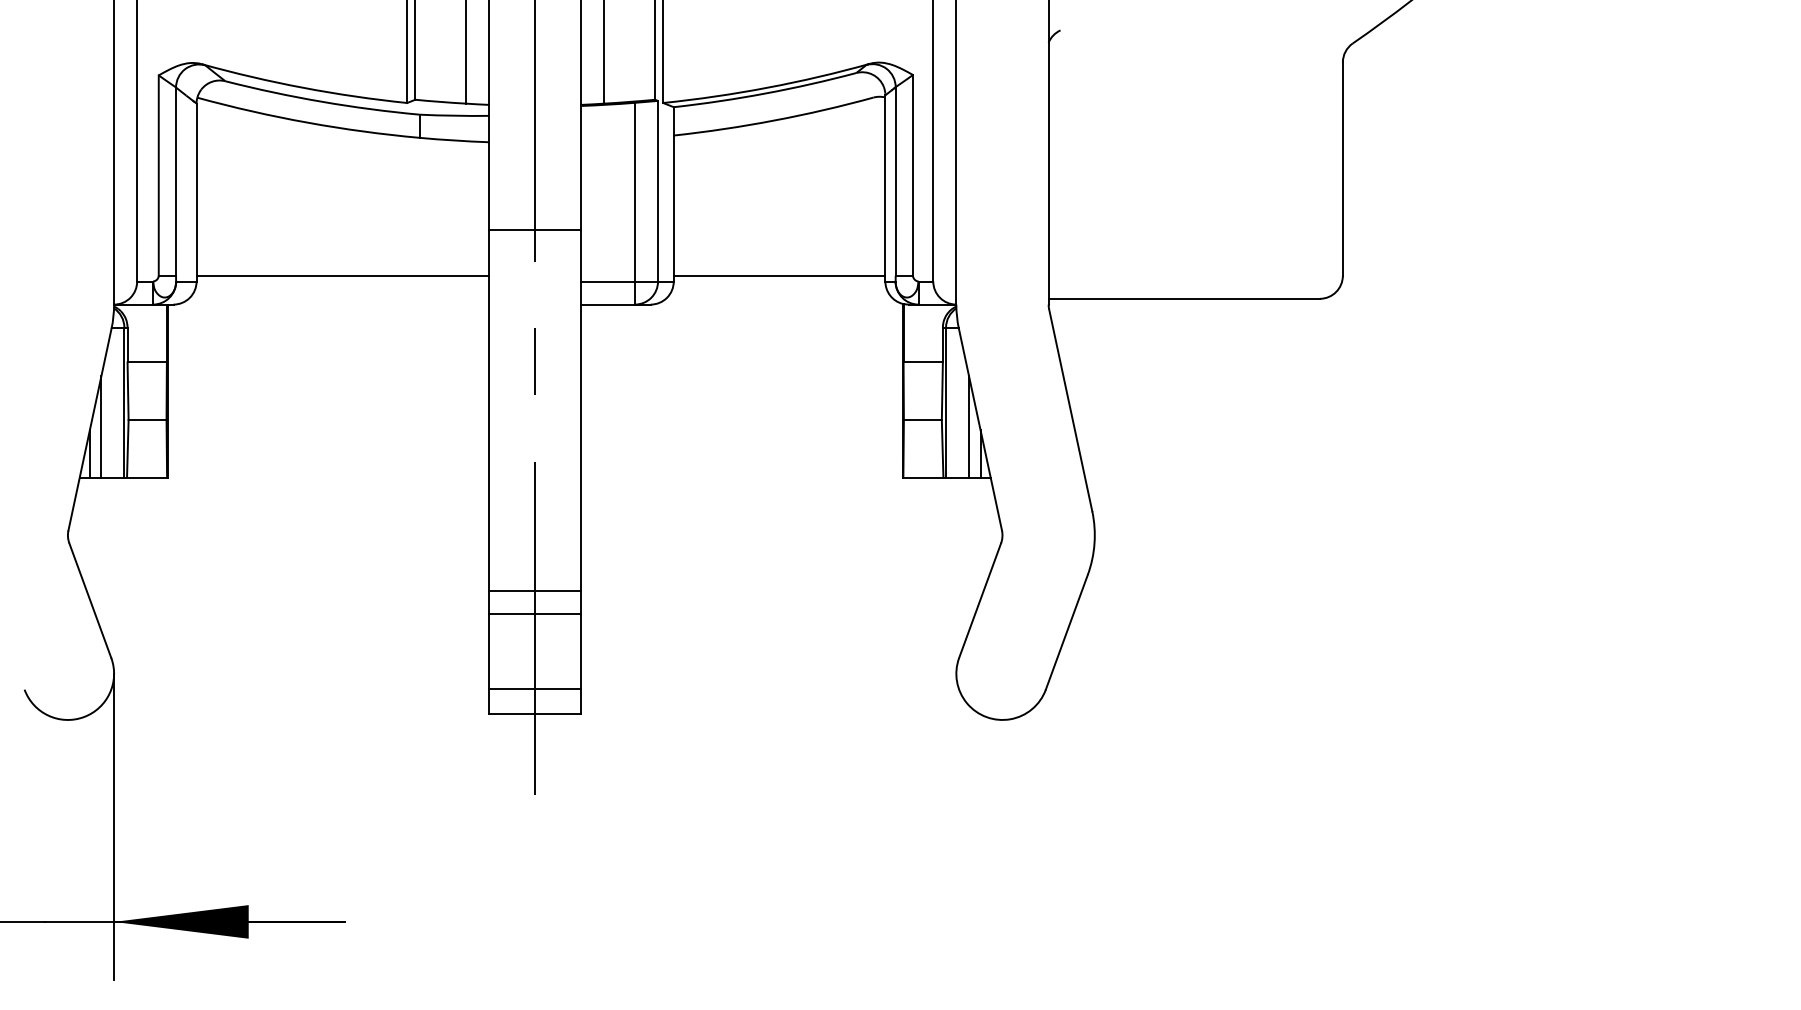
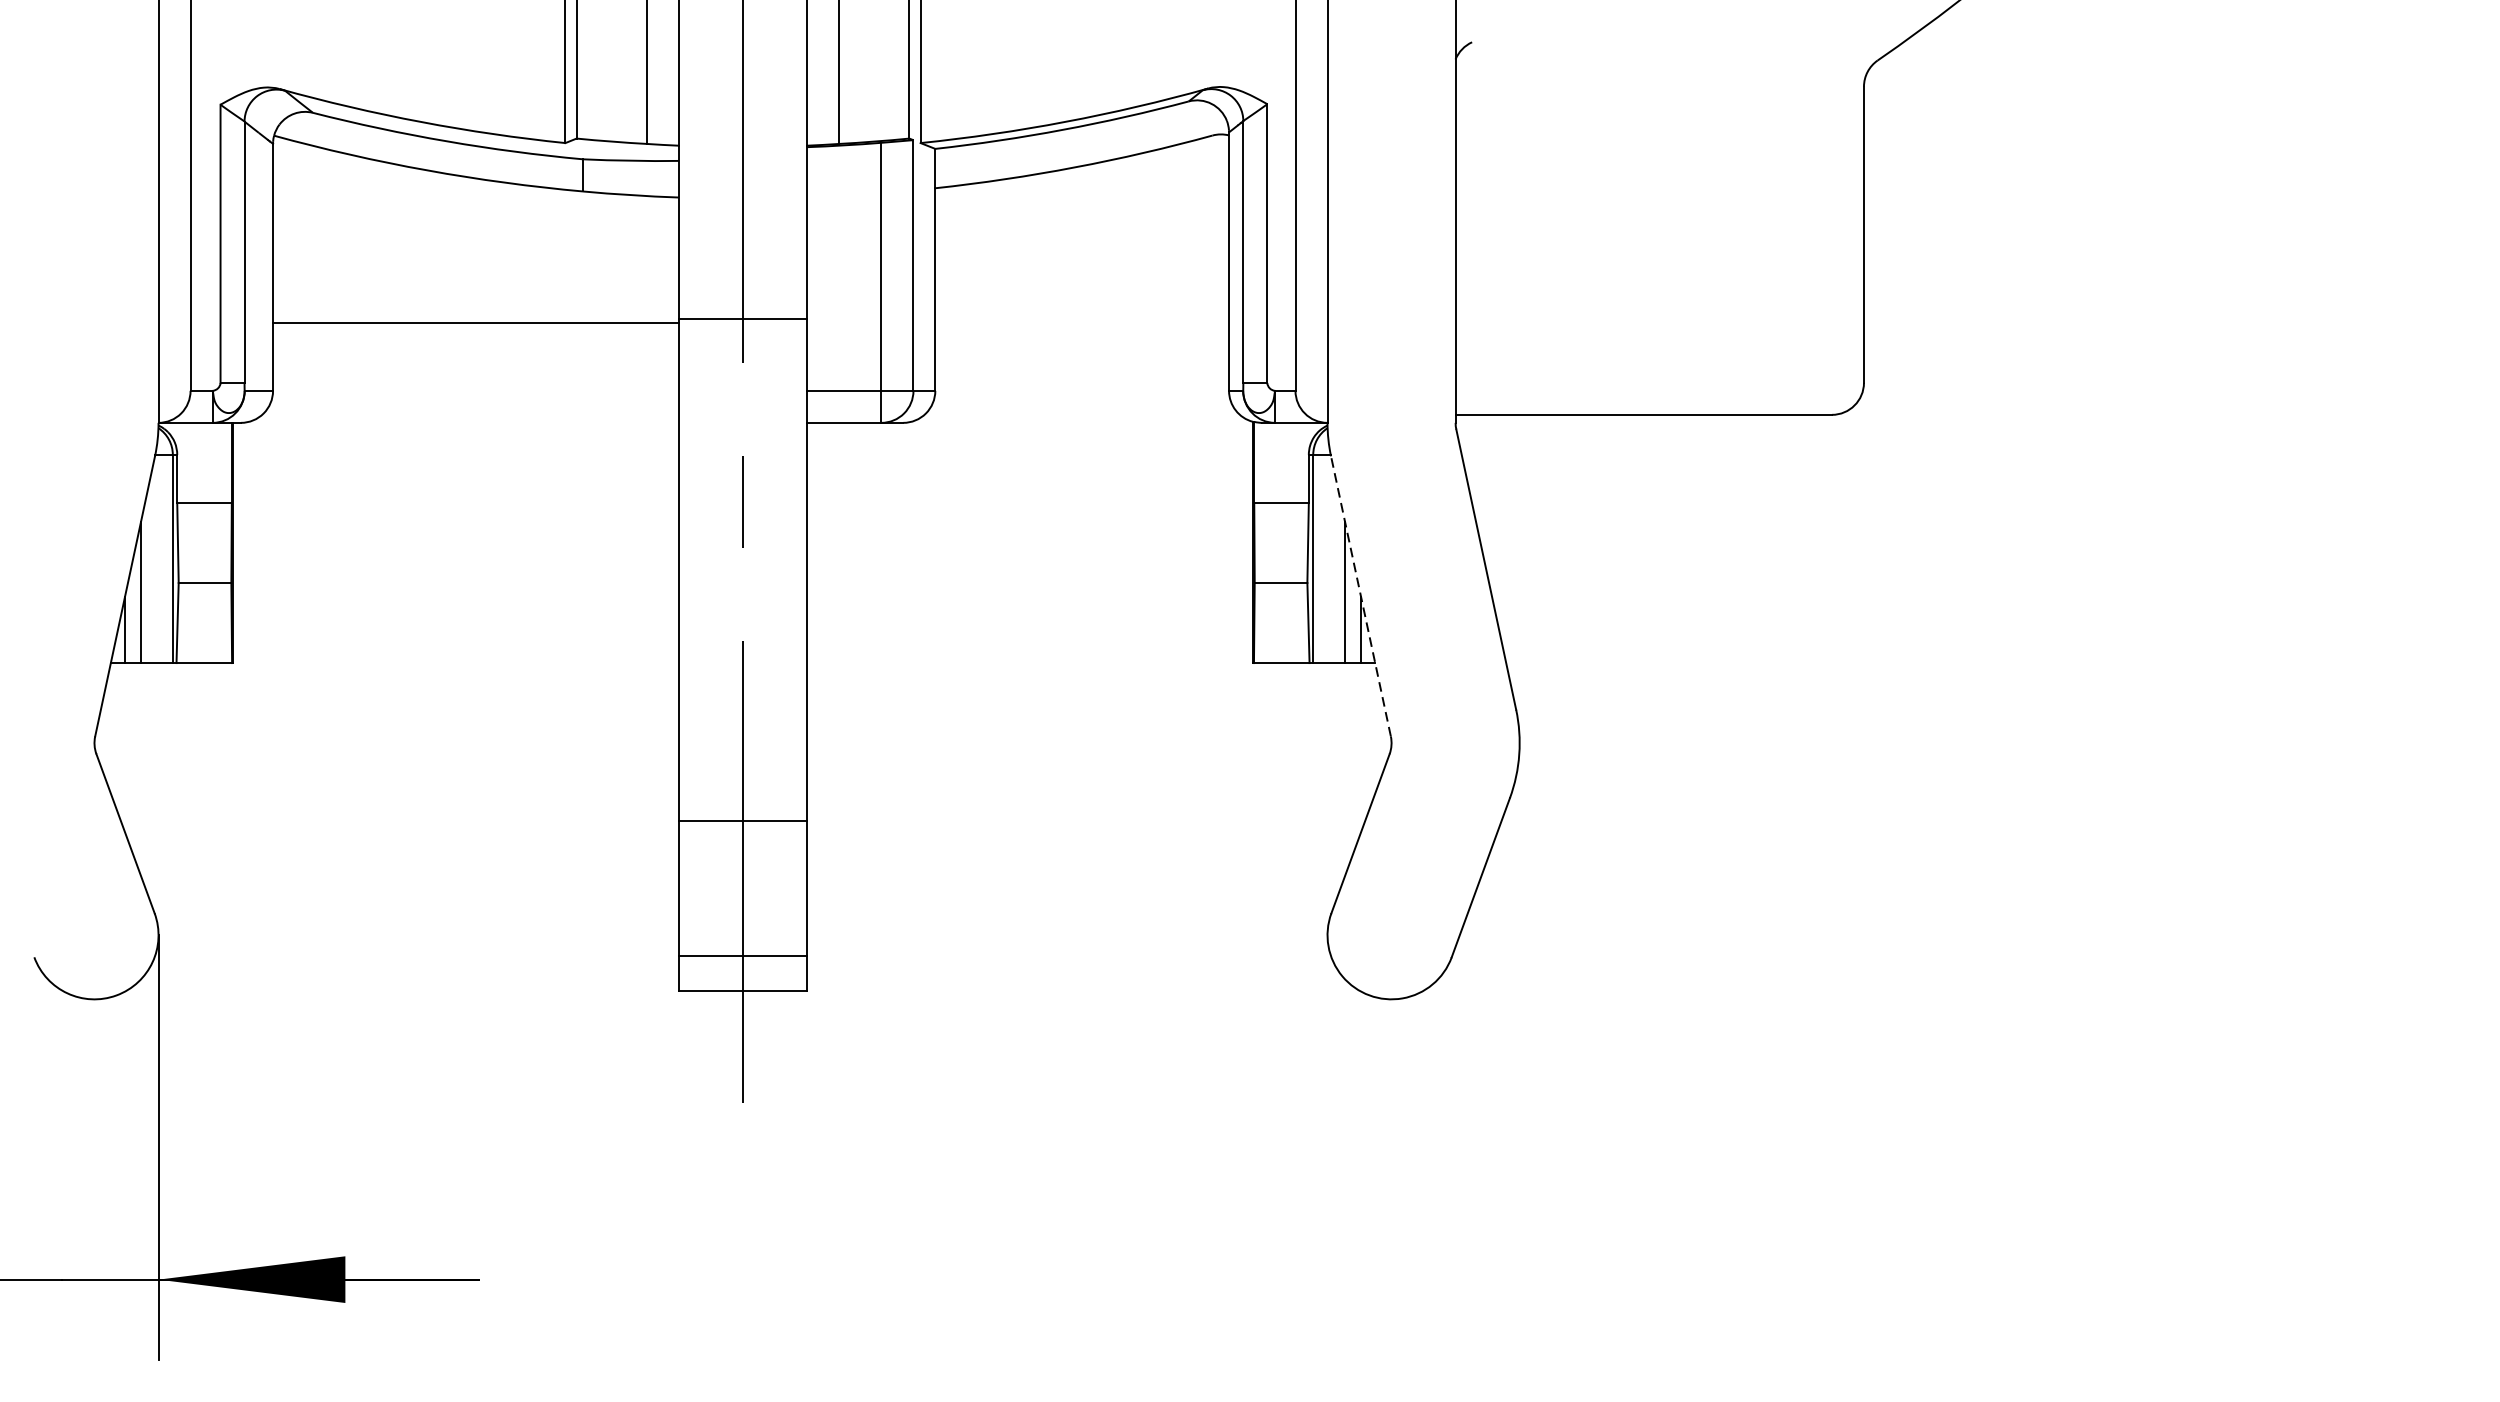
line: (342, 275) -> (475, 322), moved
line: (779, 275) -> (1082, 382), removed
line: (980, 429) -> (1361, 596), solid -> dashed
line: (535, 614) -> (743, 852), removed

